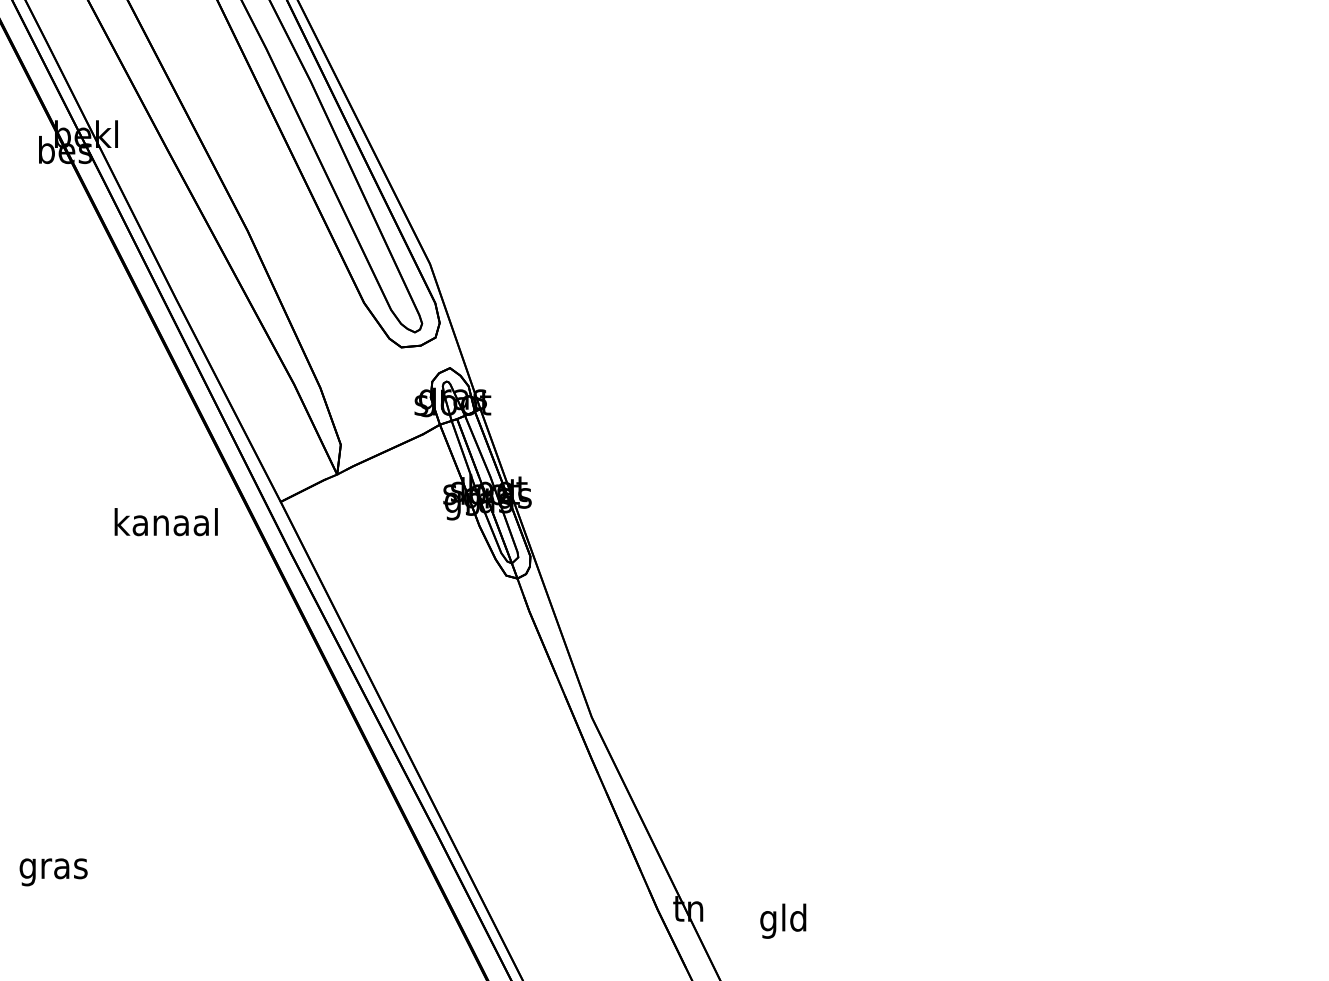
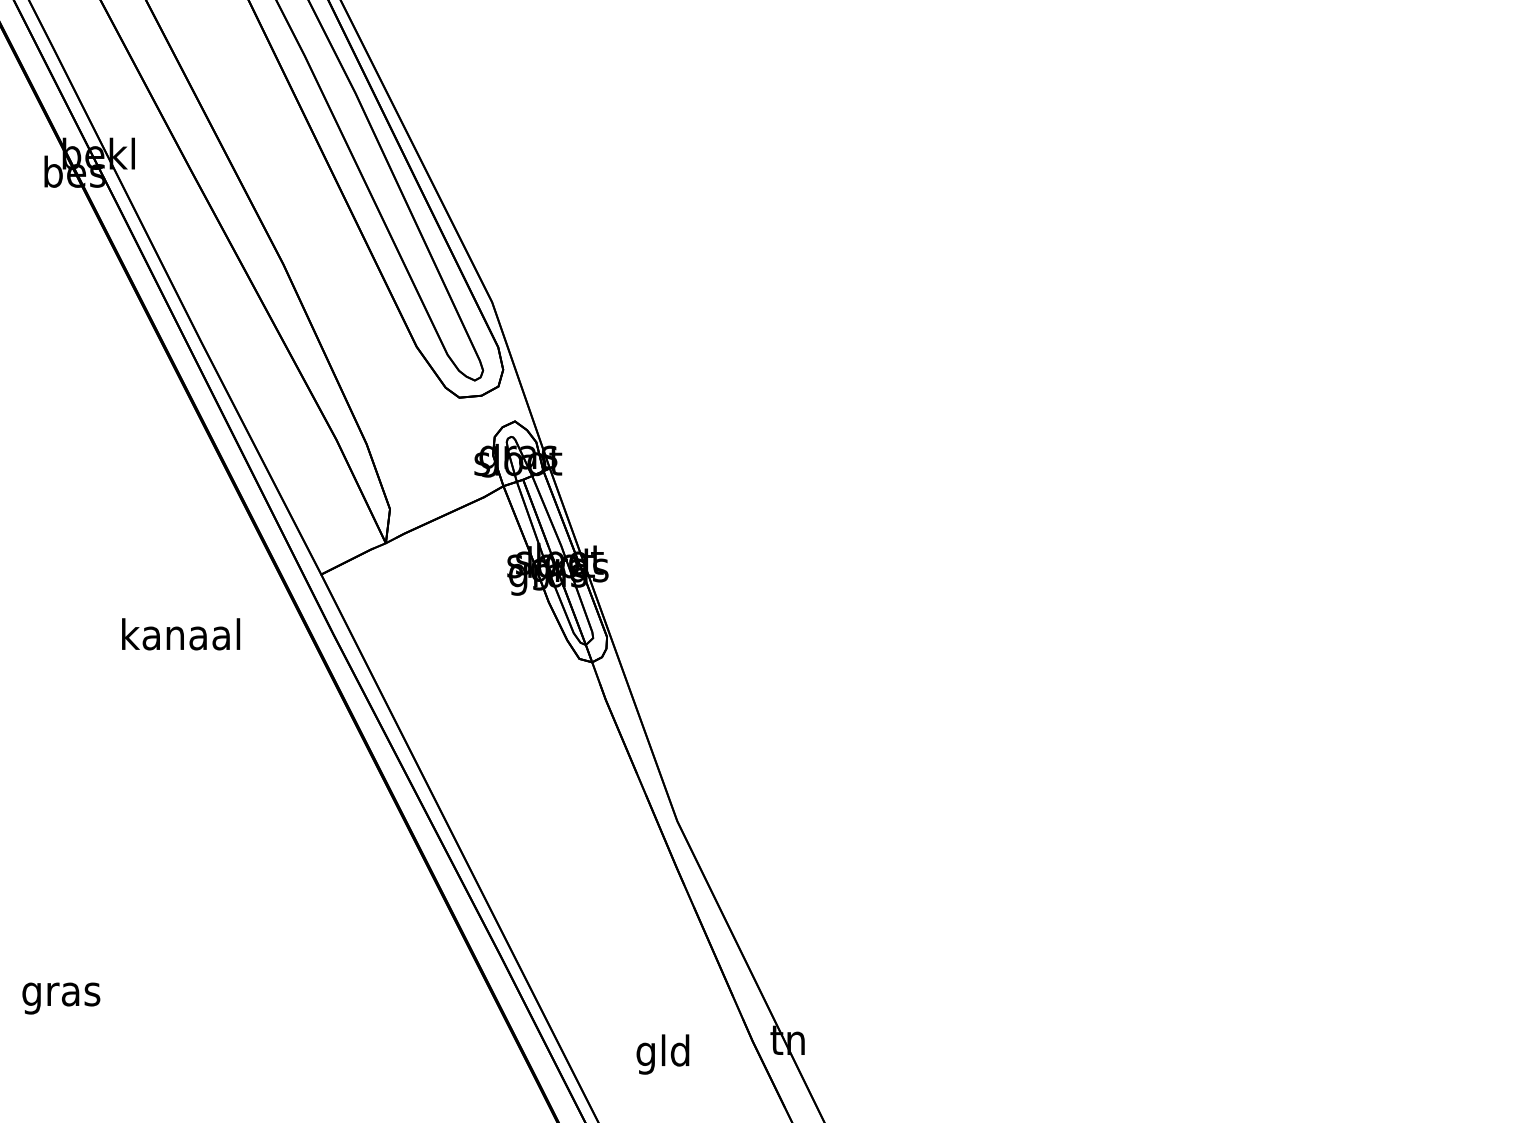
text: (165, 522) -> (180, 634), moved
text: (783, 920) -> (663, 1053), moved

